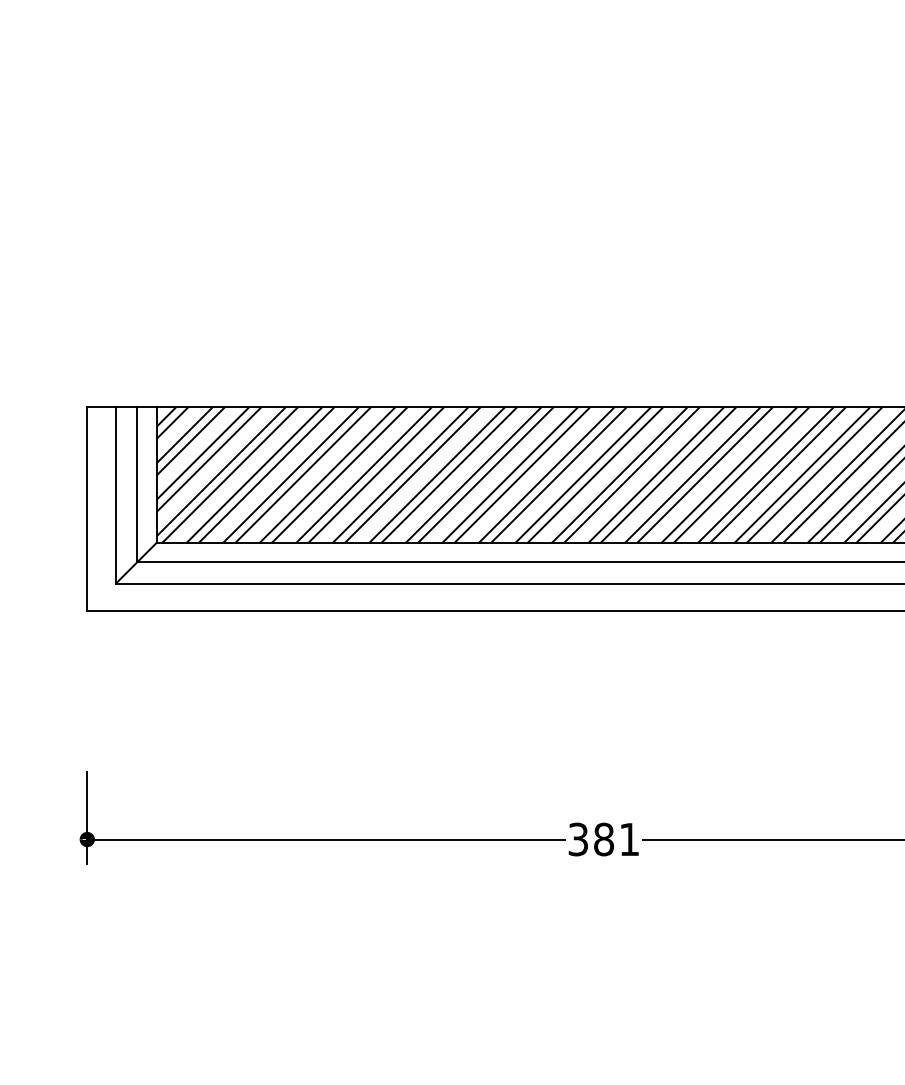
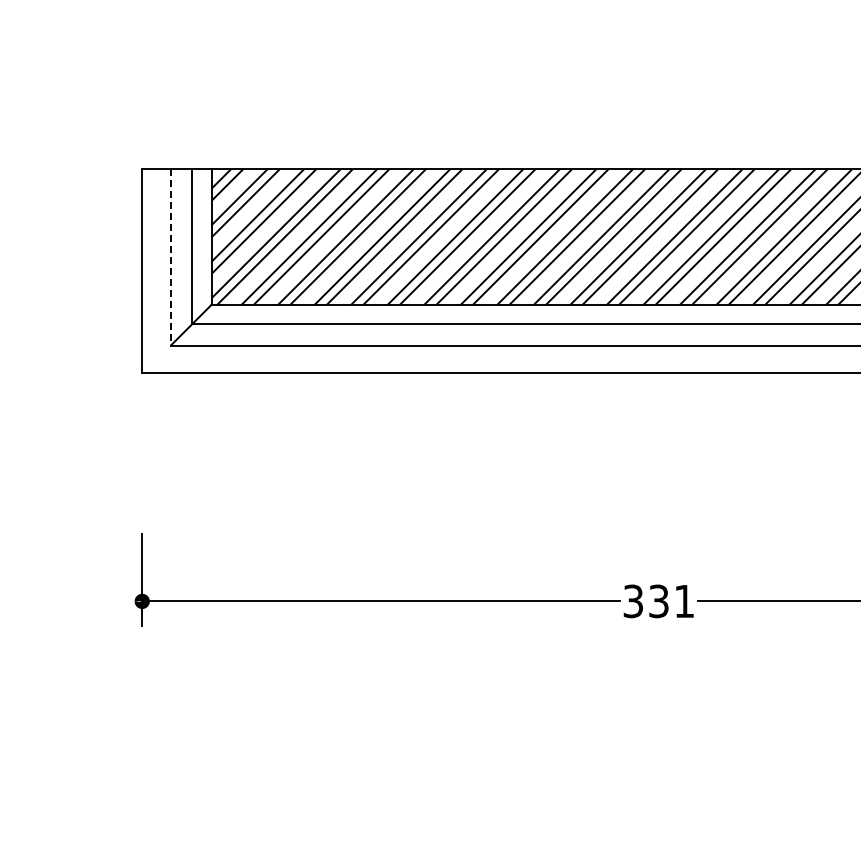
line: (115, 496) -> (170, 258), solid -> dashed
text: (604, 839) -> (659, 601), 381 -> 331

